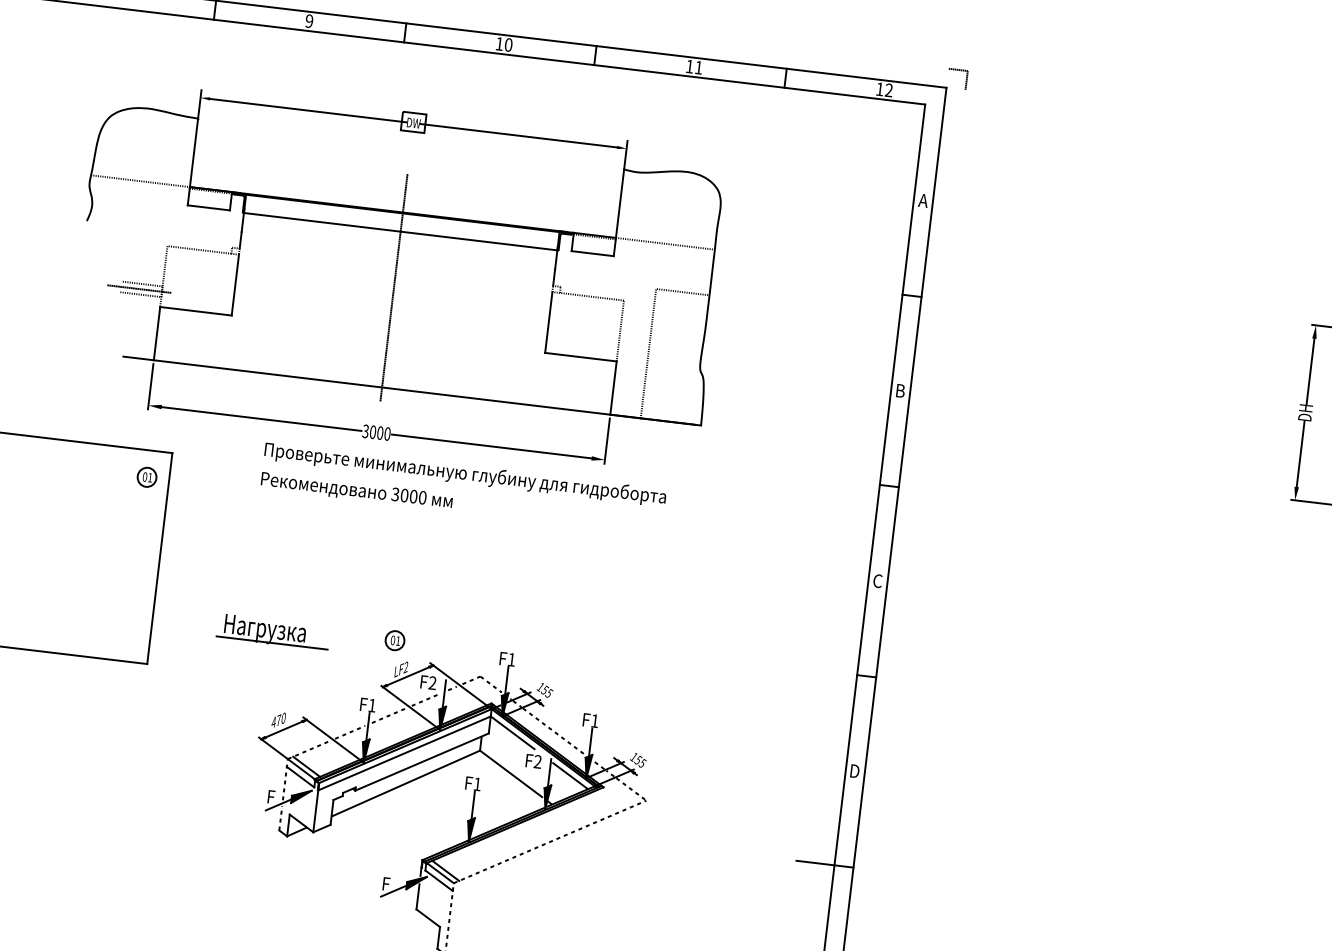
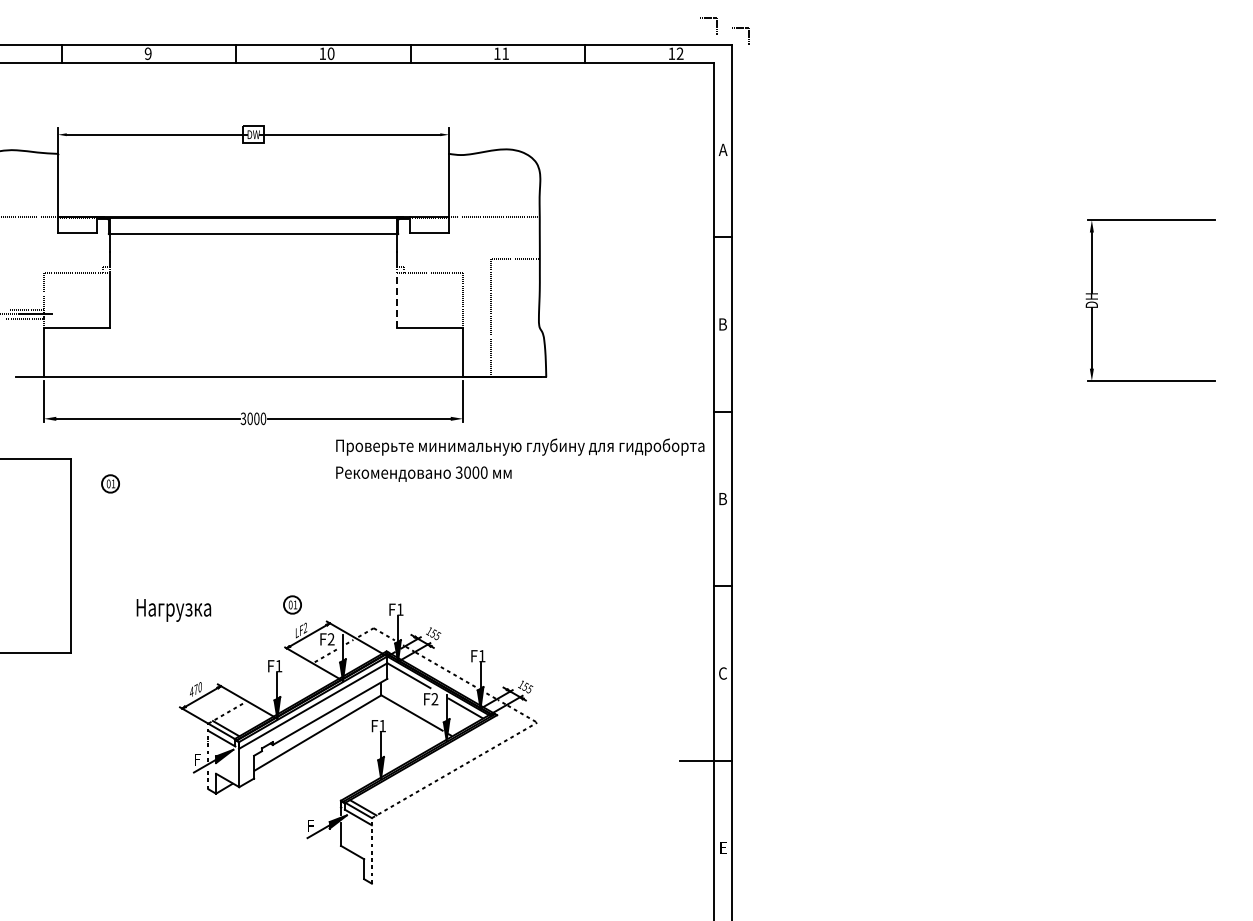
part: (924, 55) -> (708, 18), added
line: (393, 287) -> (253, 285), removed
line: (548, 322) -> (397, 300), solid -> dashed
part: (147, 476) -> (110, 483), moved
text: (463, 488) -> (520, 459), moved
text: (877, 580) -> (722, 498), C -> B
line: (271, 643) -> (181, 620), removed
line: (389, 715) -> (295, 673), removed
line: (349, 731) -> (261, 692), removed
text: (854, 771) -> (722, 673), D -> C

